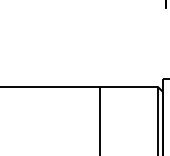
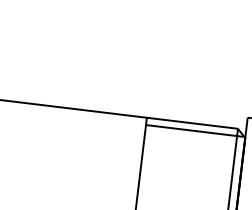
line: (130, 91) -> (194, 131), added

